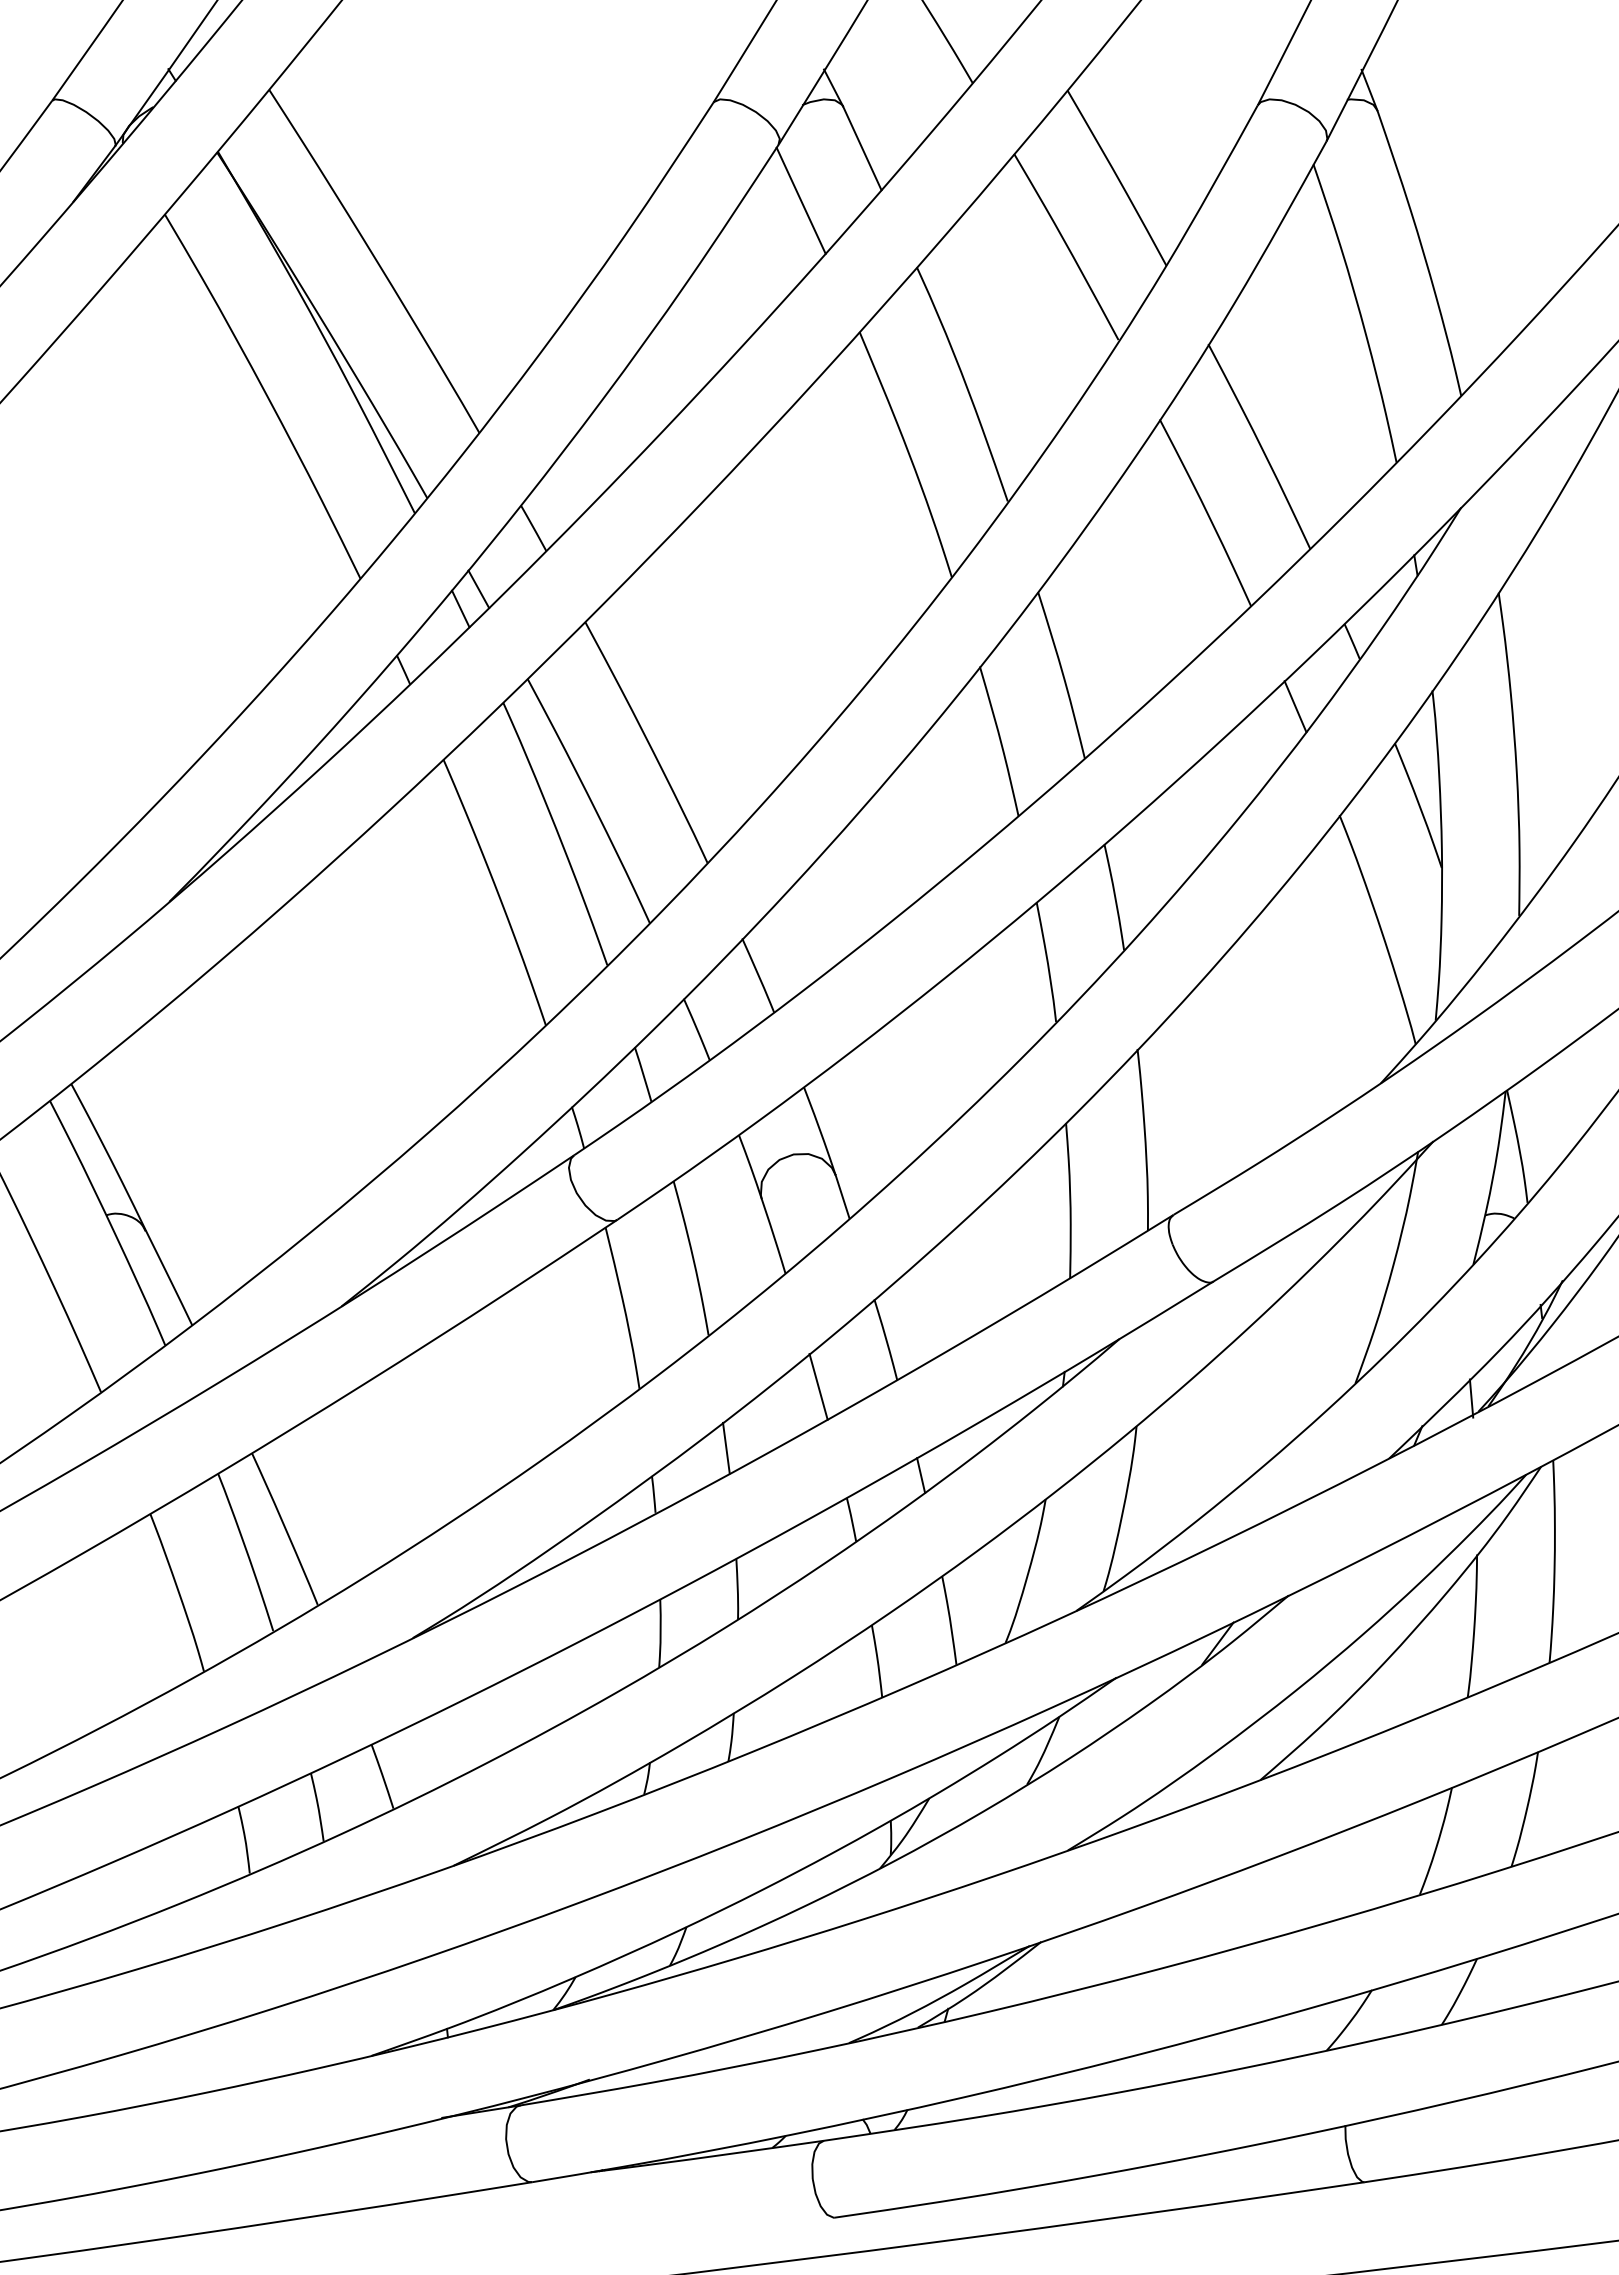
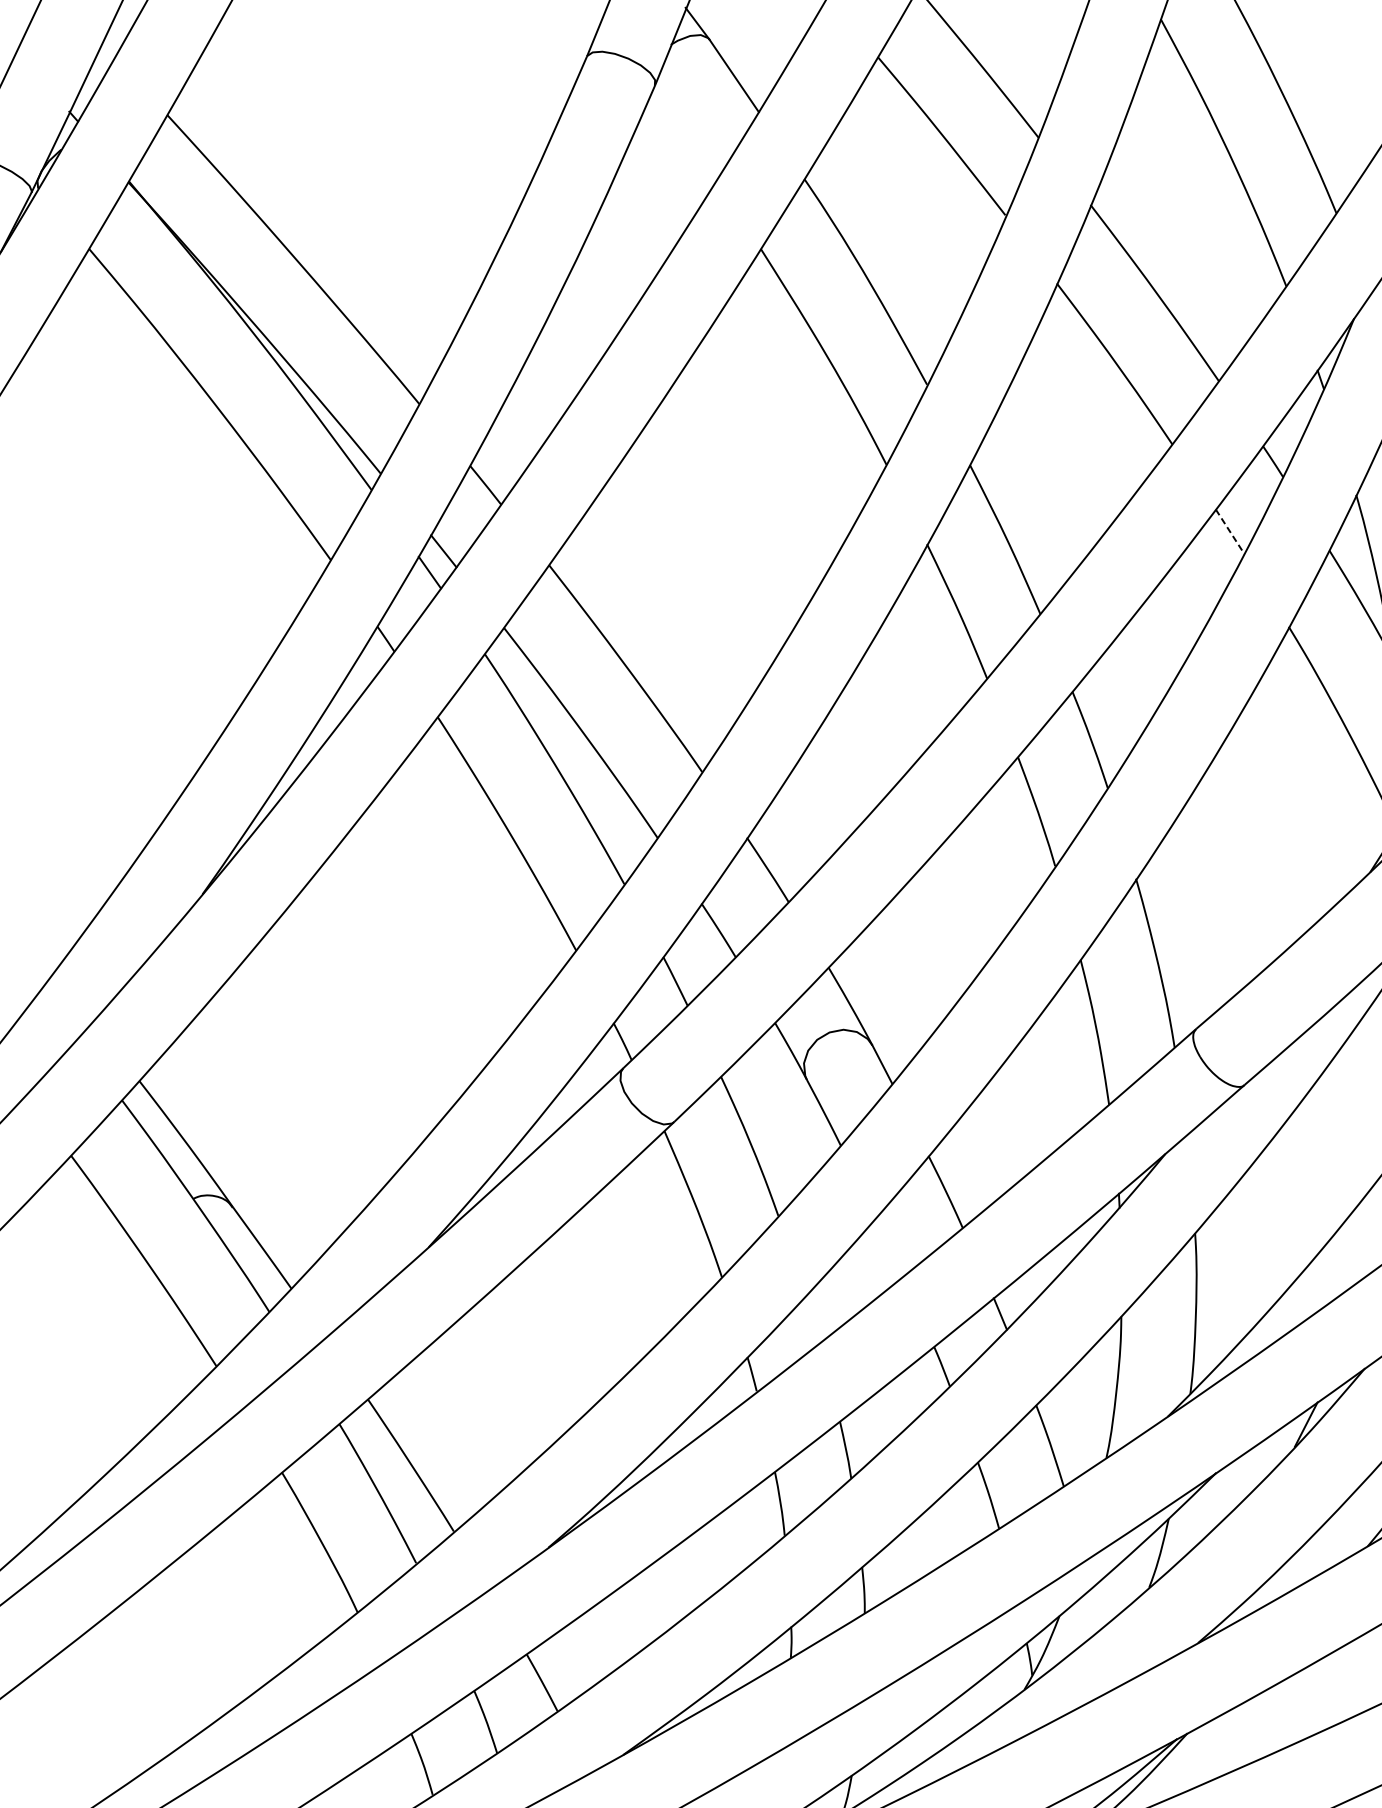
line: (800, 200) -> (684, 134), removed
line: (1295, 706) -> (1230, 531), solid -> dashed
line: (818, 1386) -> (889, 1246), removed
line: (726, 1447) -> (813, 1318), removed

